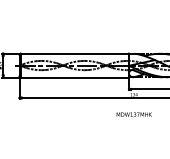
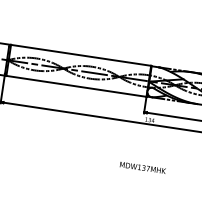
text: (133, 114) -> (141, 167), moved

